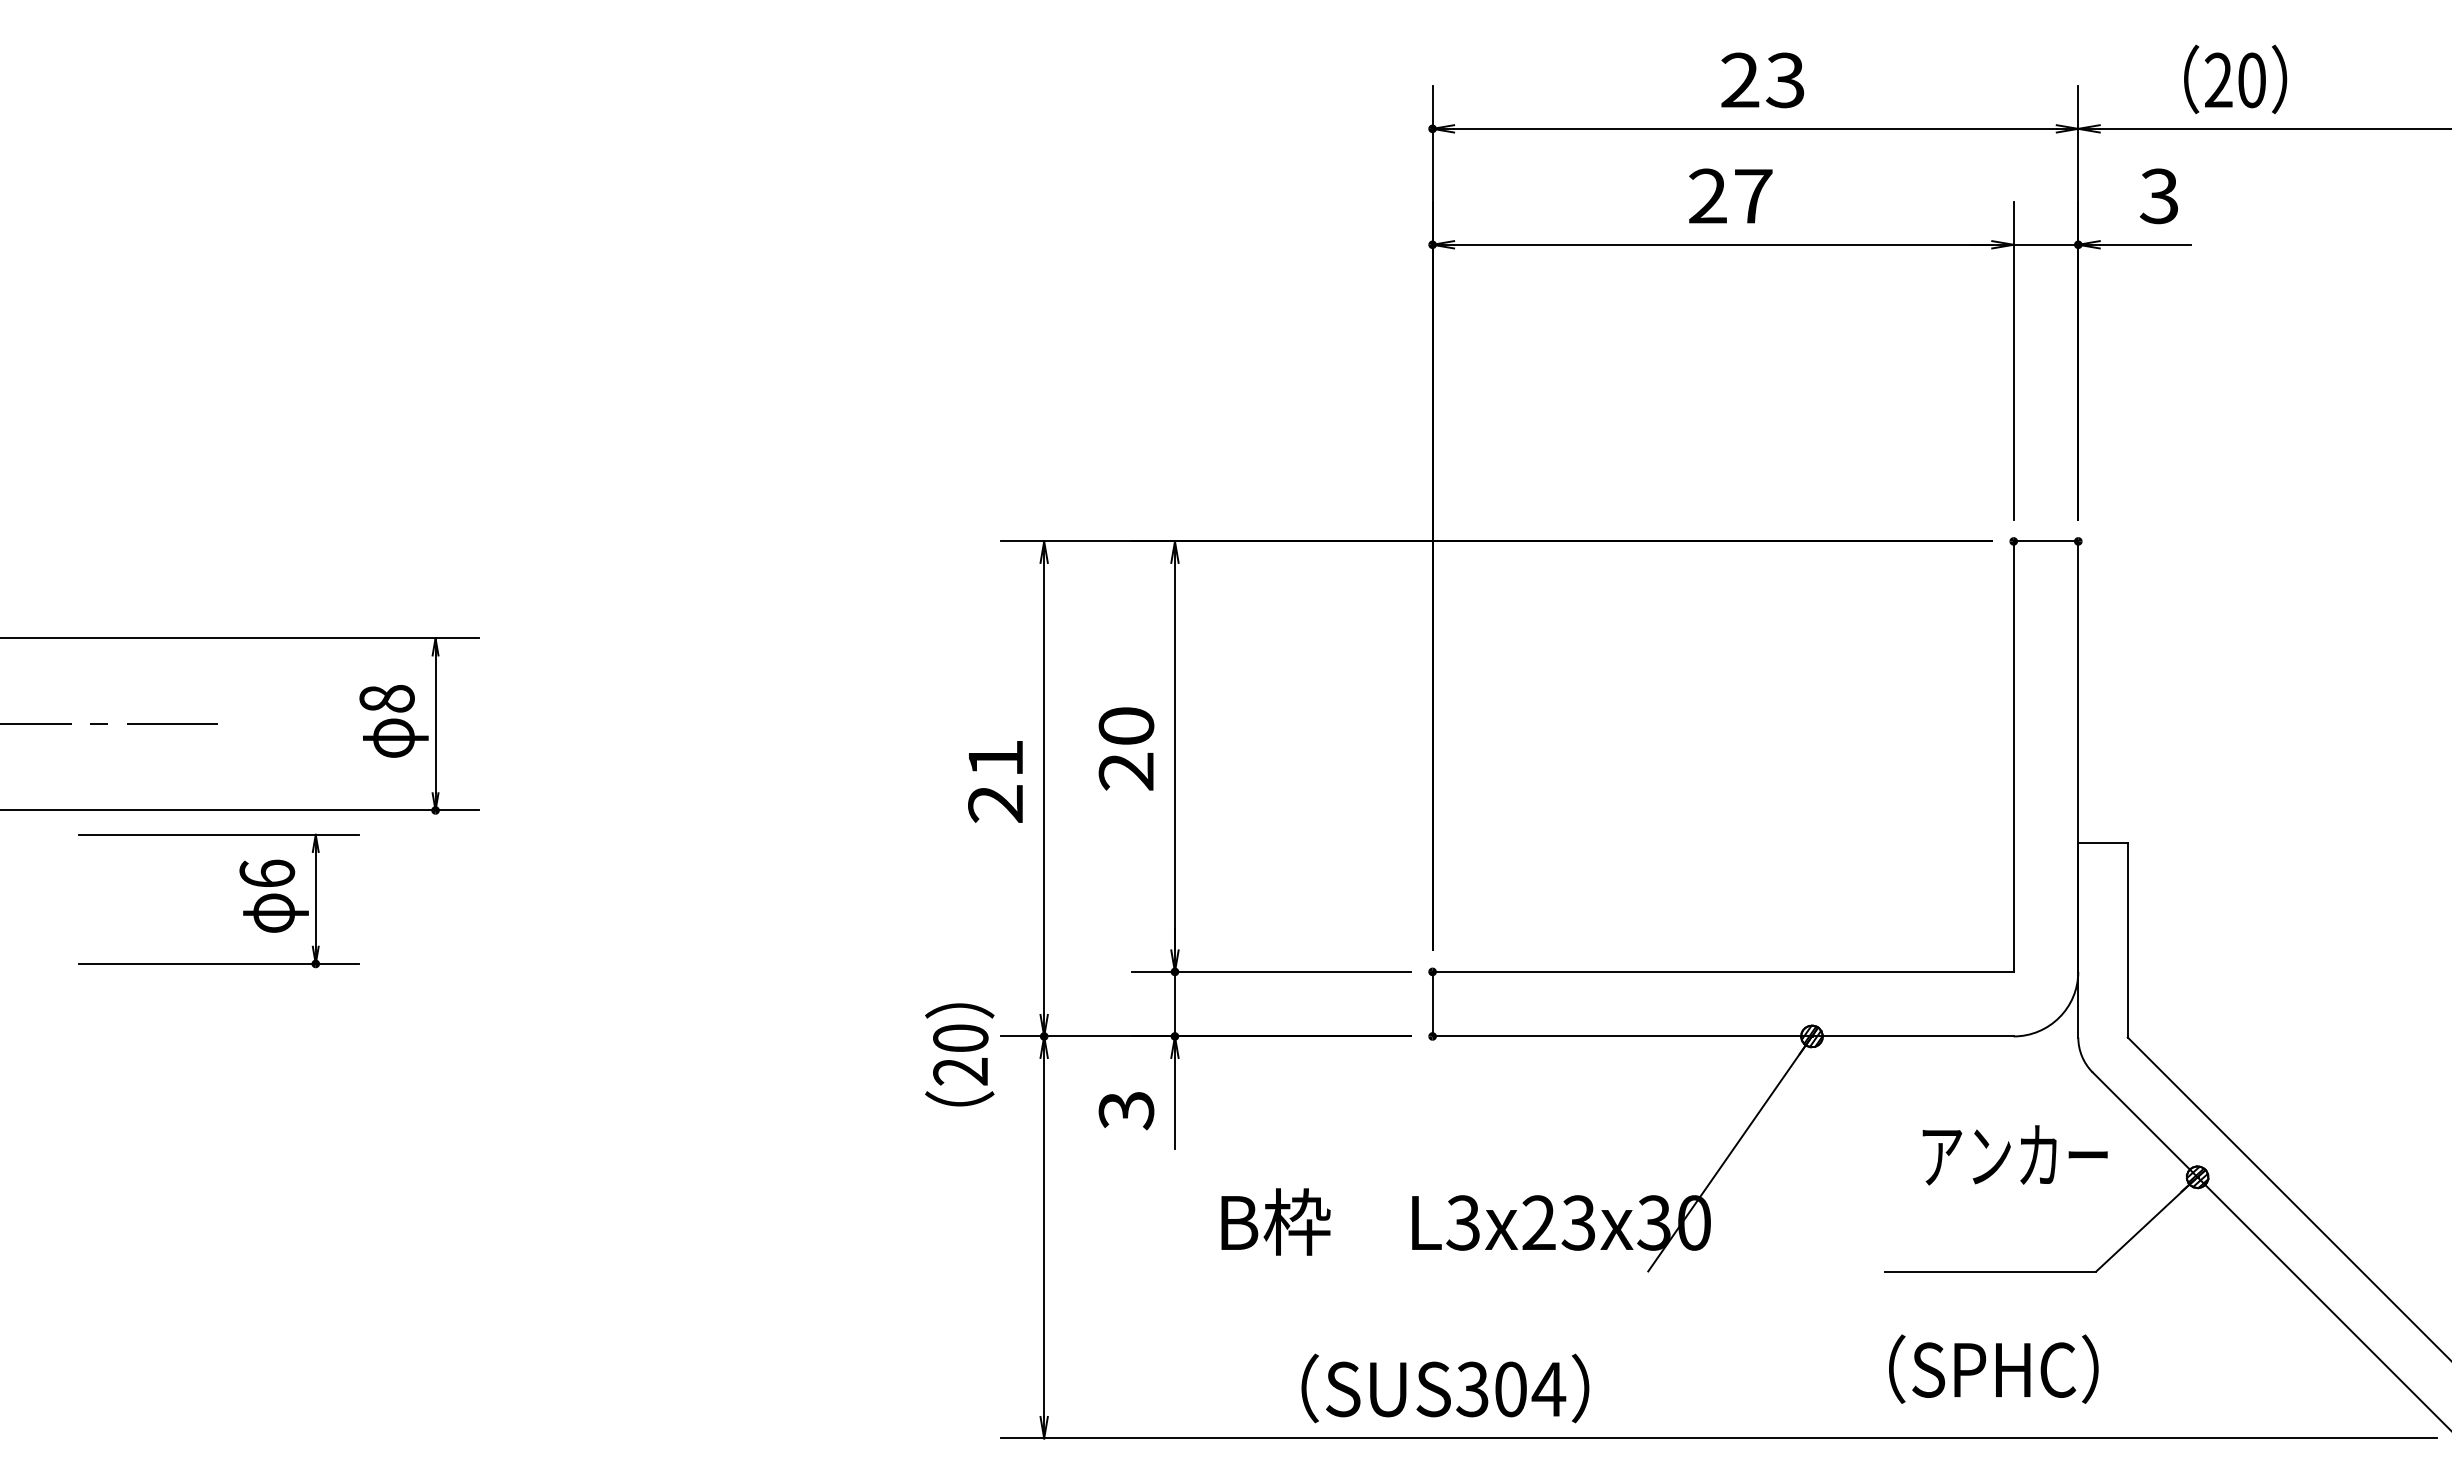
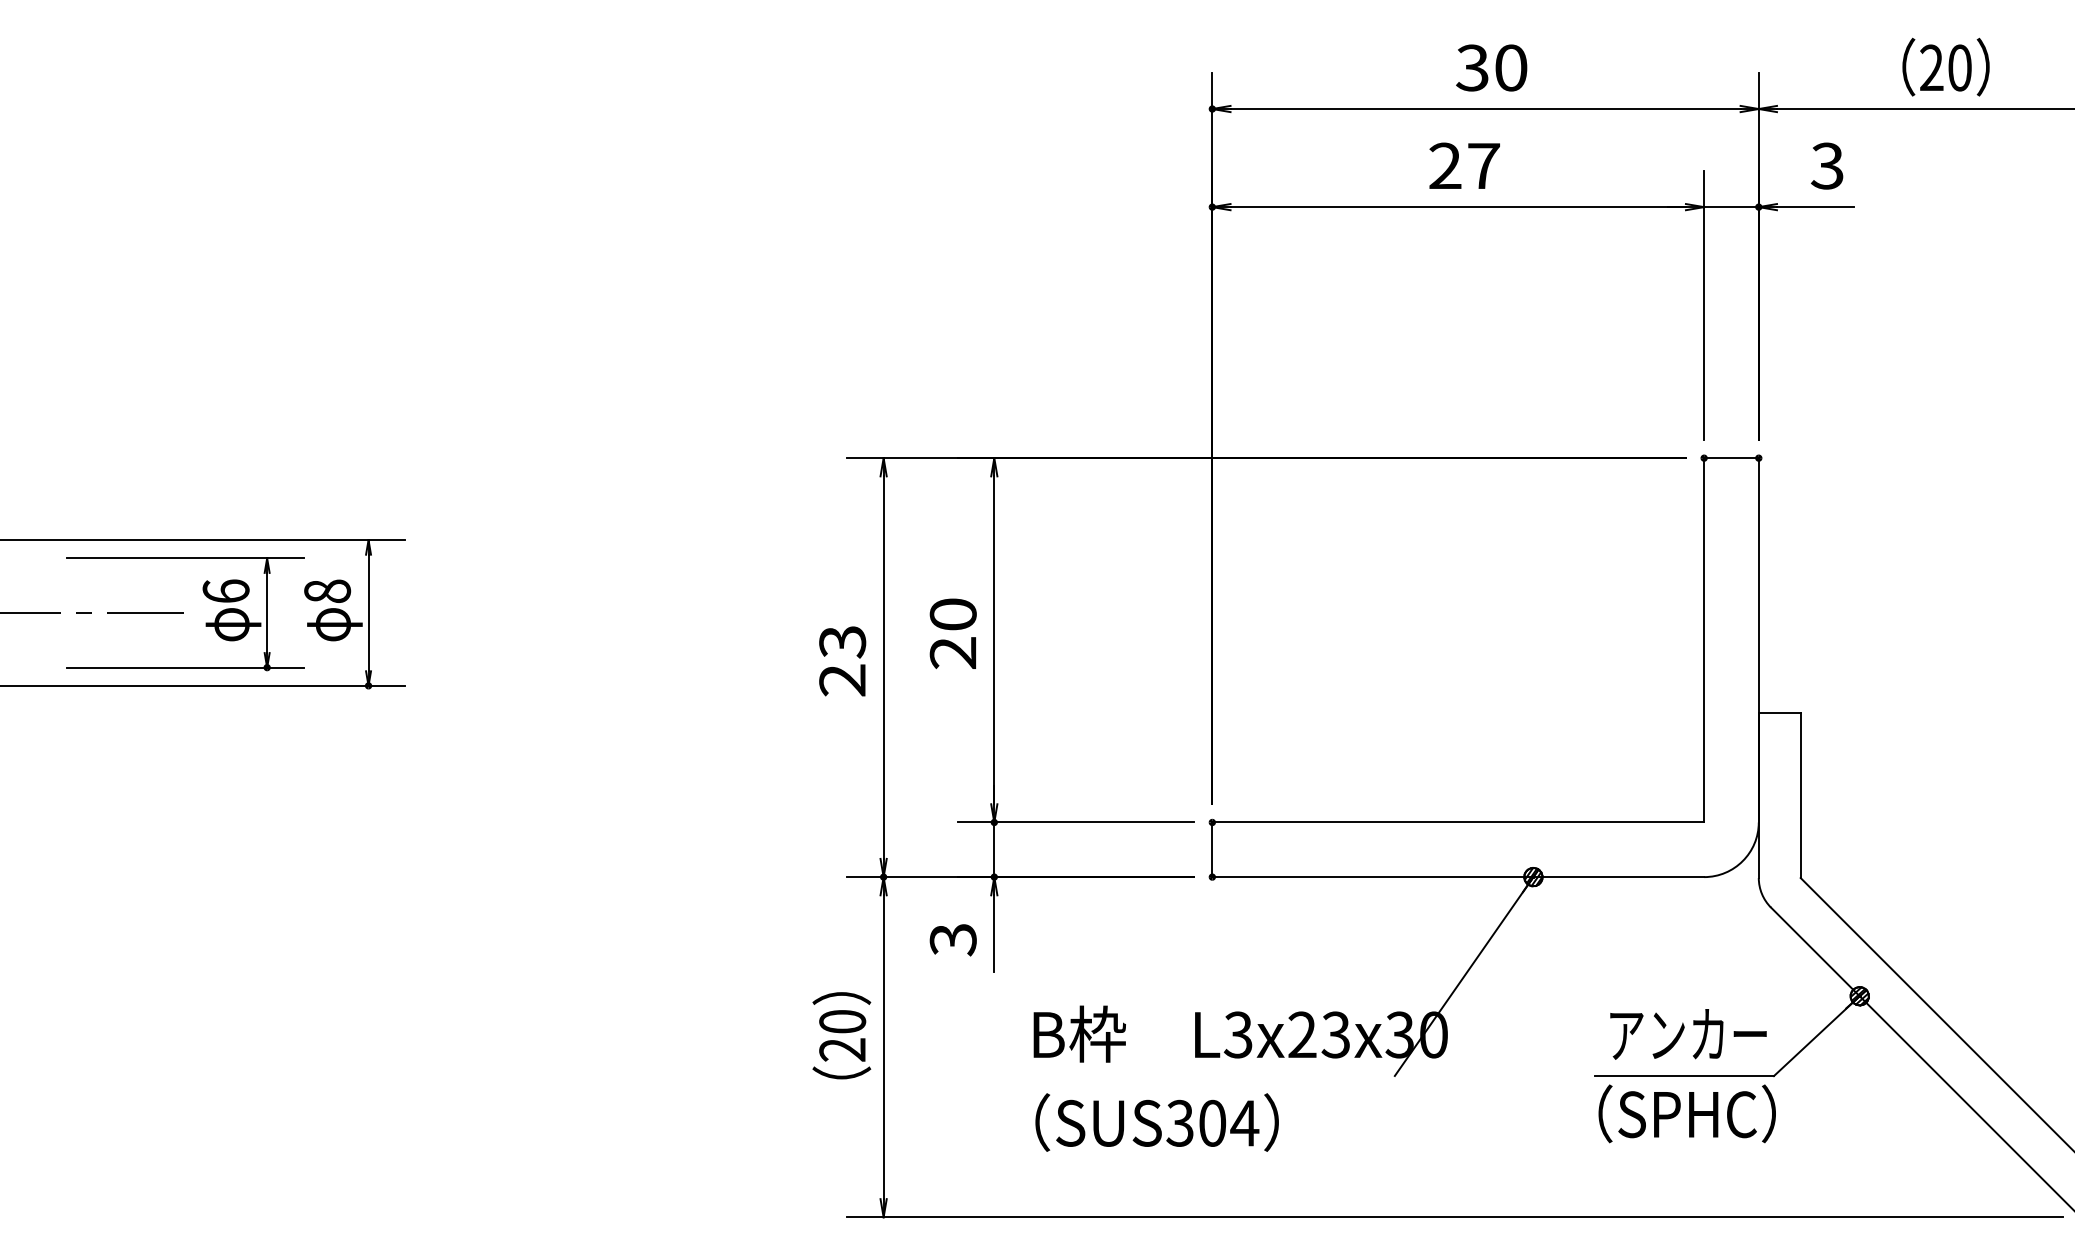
text: (2235, 79) -> (1946, 67), moved
text: (1762, 80) -> (1491, 68), 23 -> 30
text: (995, 759) -> (842, 642), 21 -> 23
part: (243, 910) -> (206, 622), moved
text: (959, 1054) -> (841, 1035), moved
text: (2014, 1155) -> (1687, 1034), moved
text: (1993, 1368) -> (1687, 1113), moved
text: (1445, 1388) -> (1157, 1122), moved

